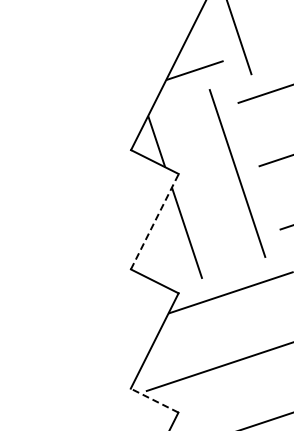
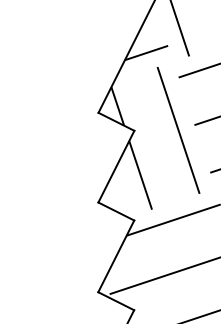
line: (155, 221) -> (116, 166), dashed -> solid
line: (154, 400) -> (116, 301), dashed -> solid

